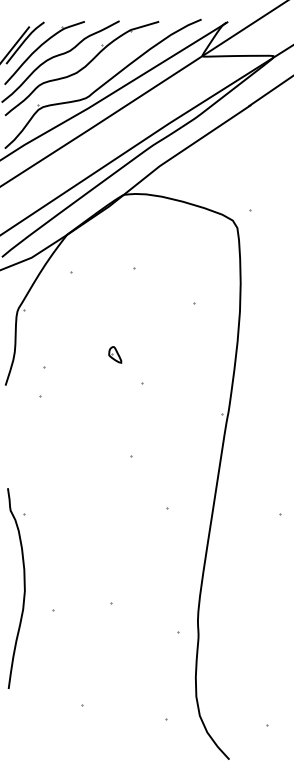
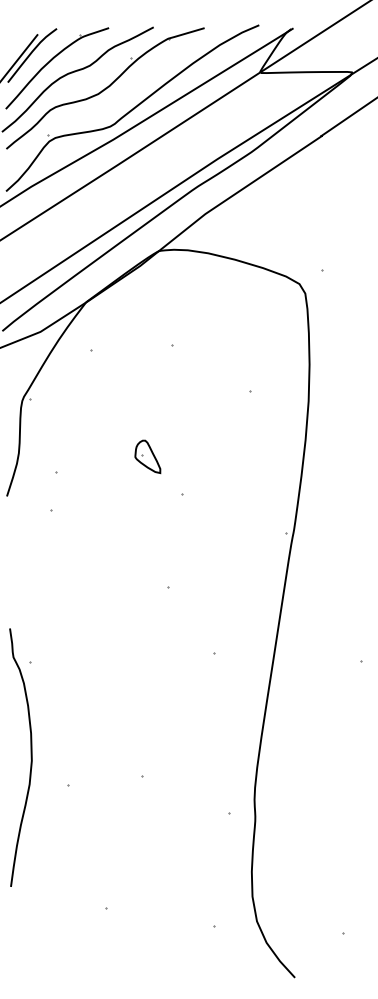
part: (115, 354) -> (148, 456), size x1.6

